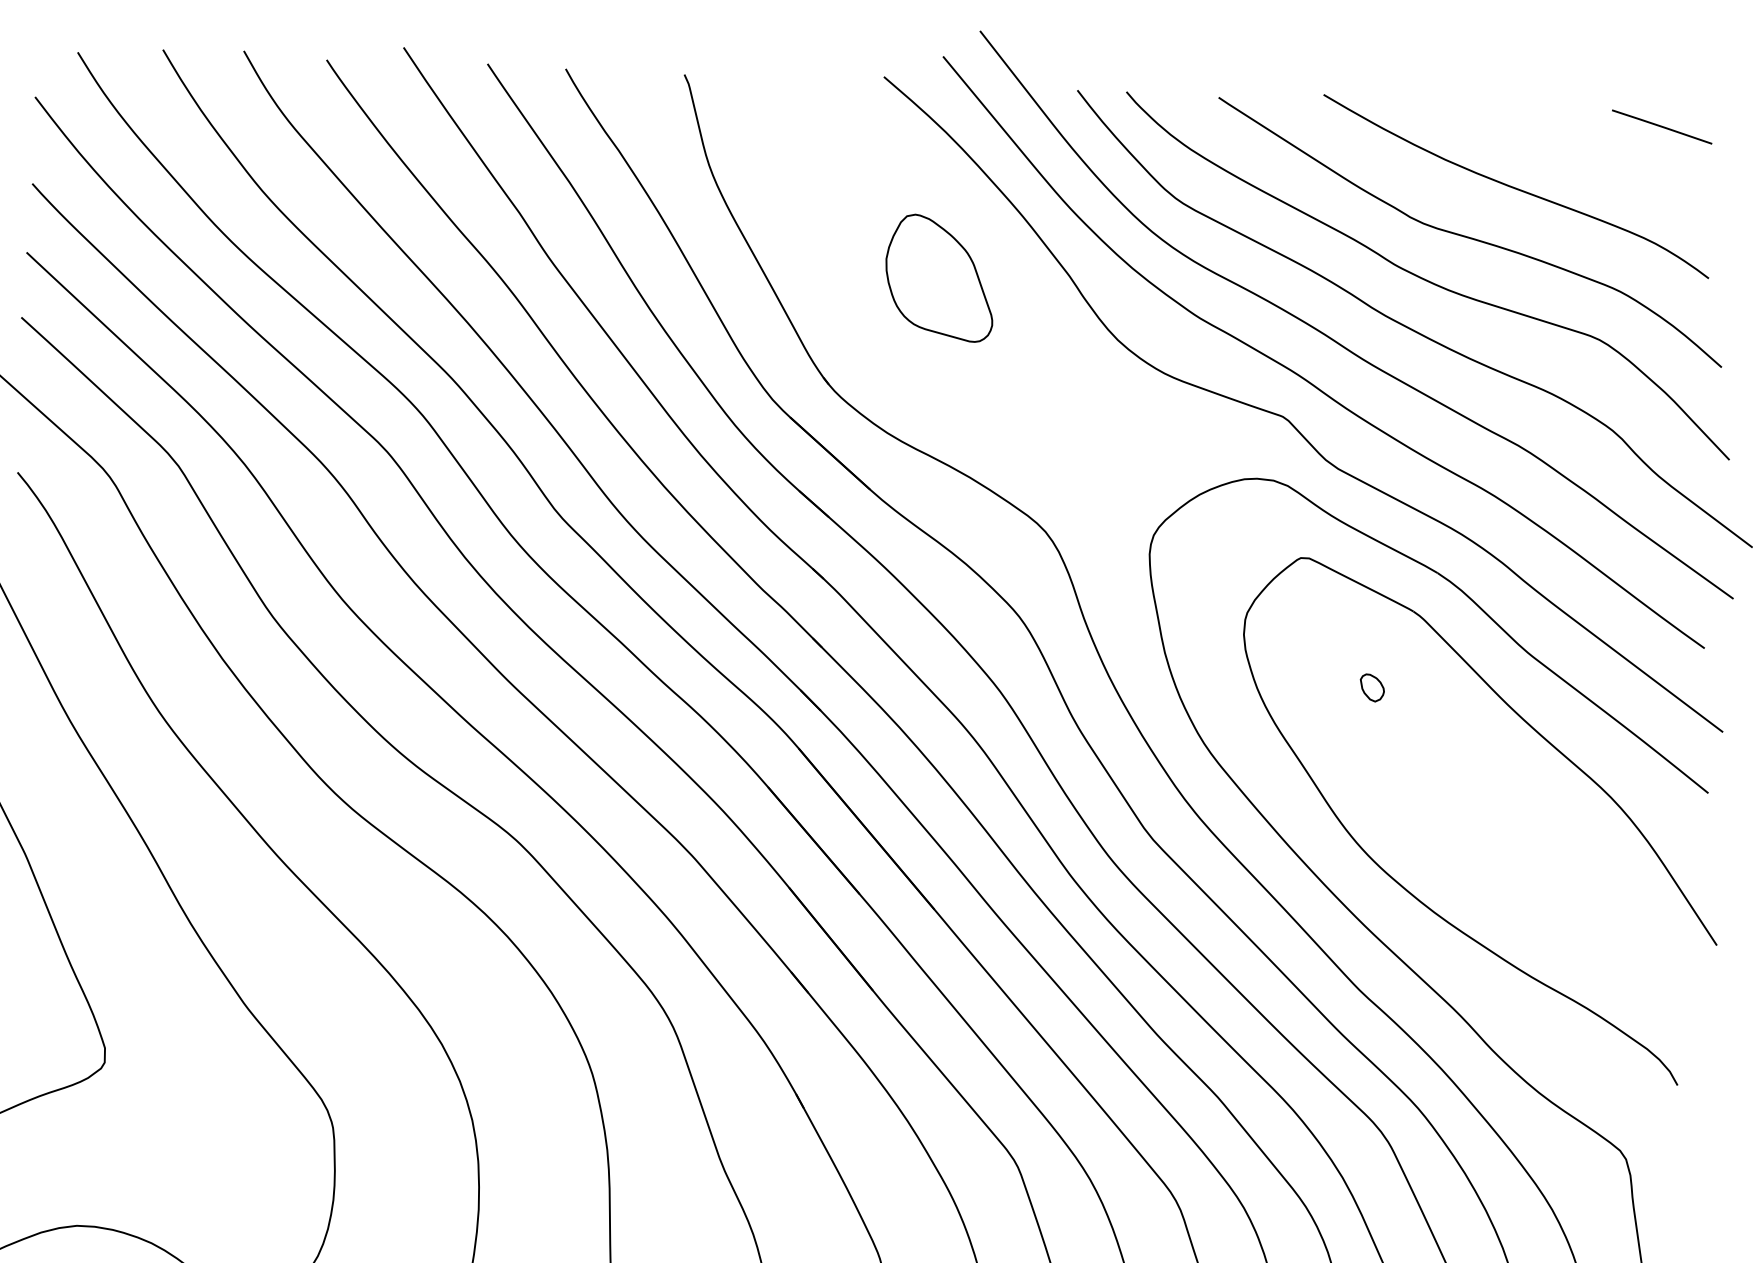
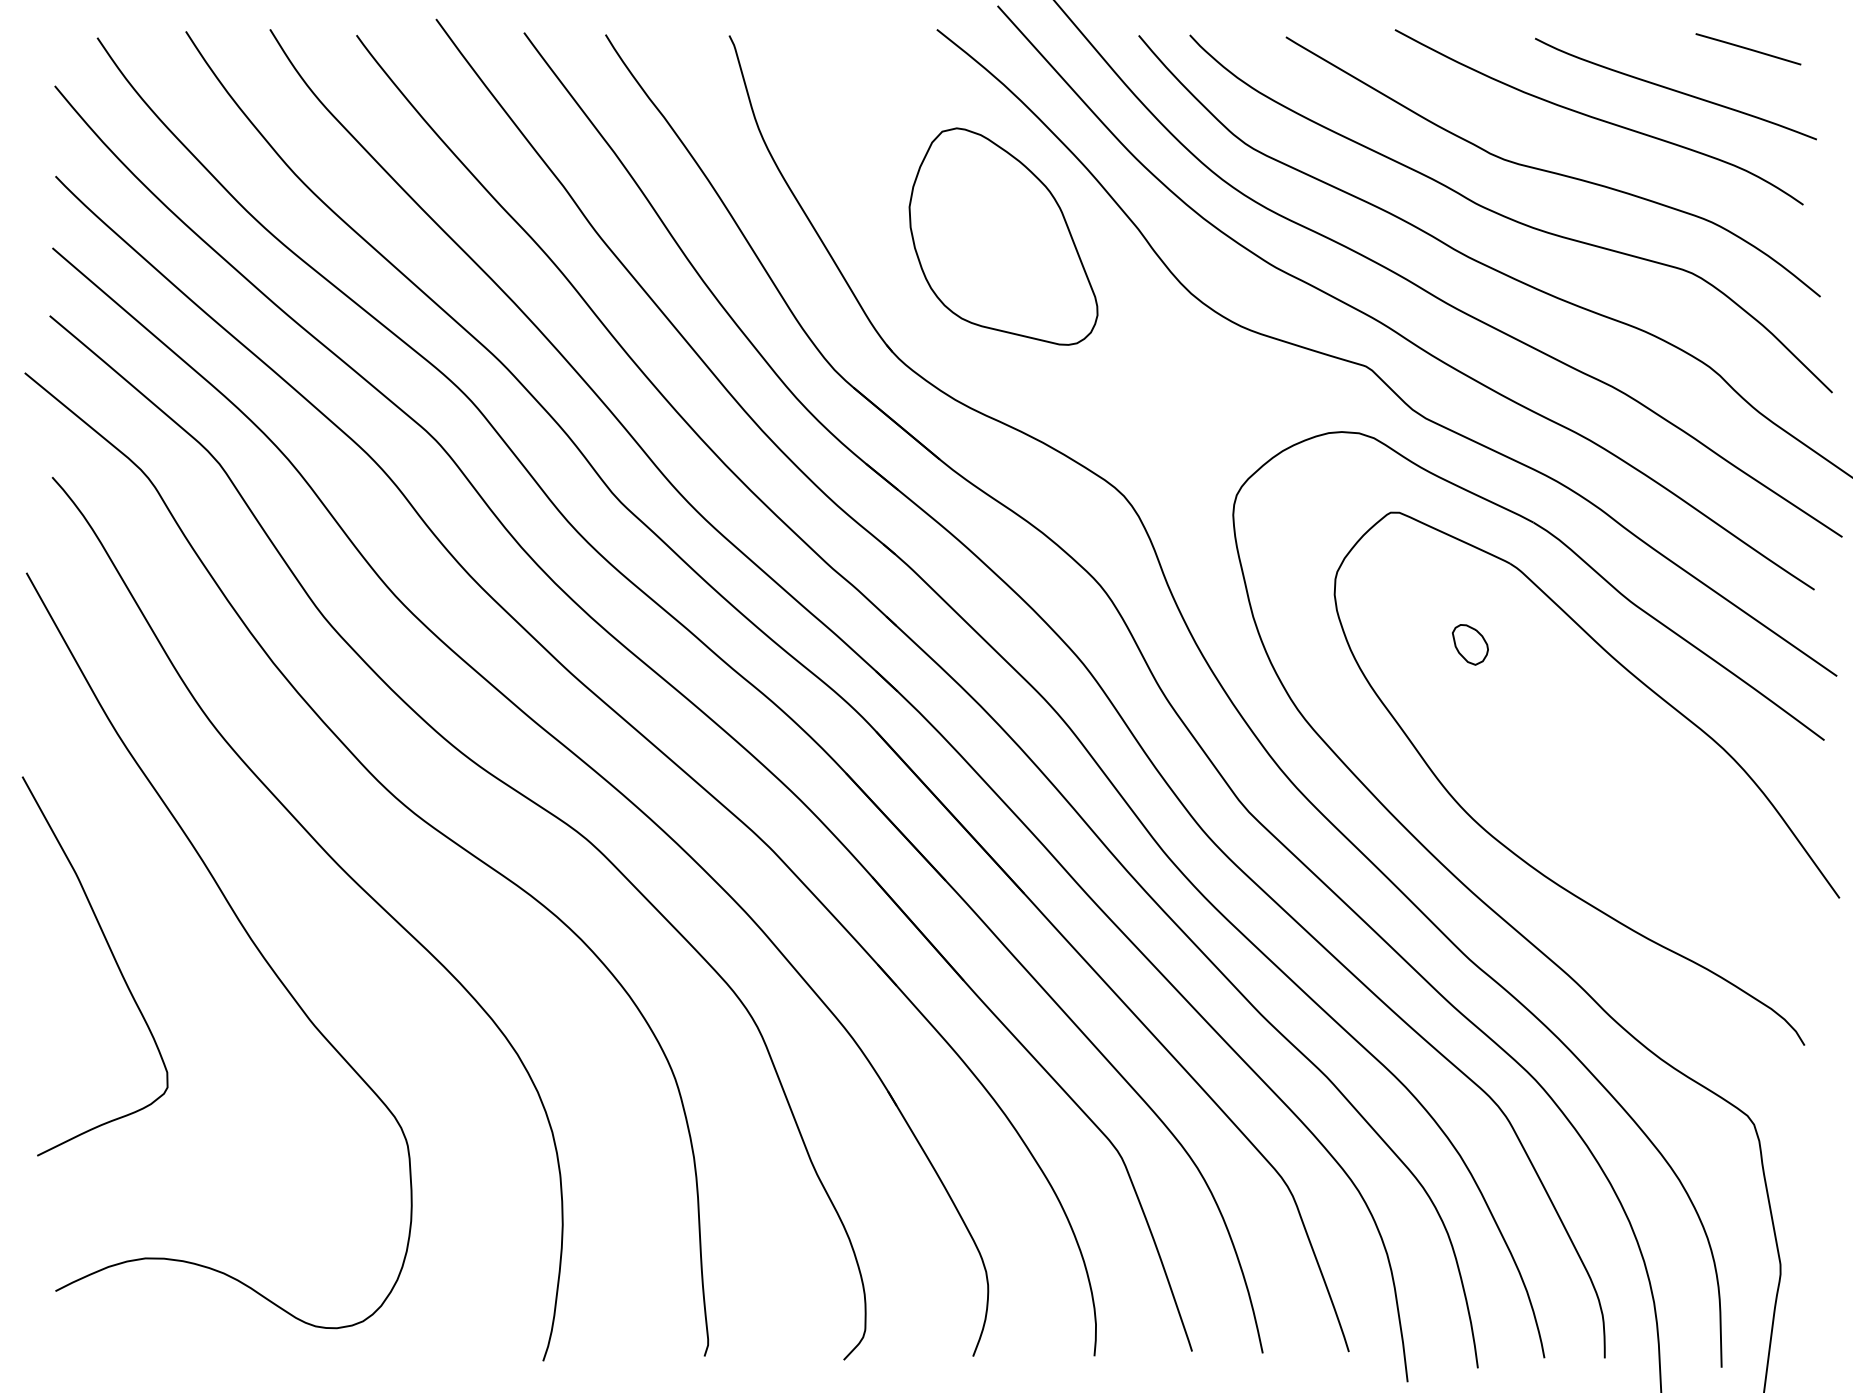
curve: (1590, 162) -> (1675, 89), added
part: (939, 278) -> (1003, 236), size x1.67
part: (1372, 687) -> (1470, 644), size x1.43

